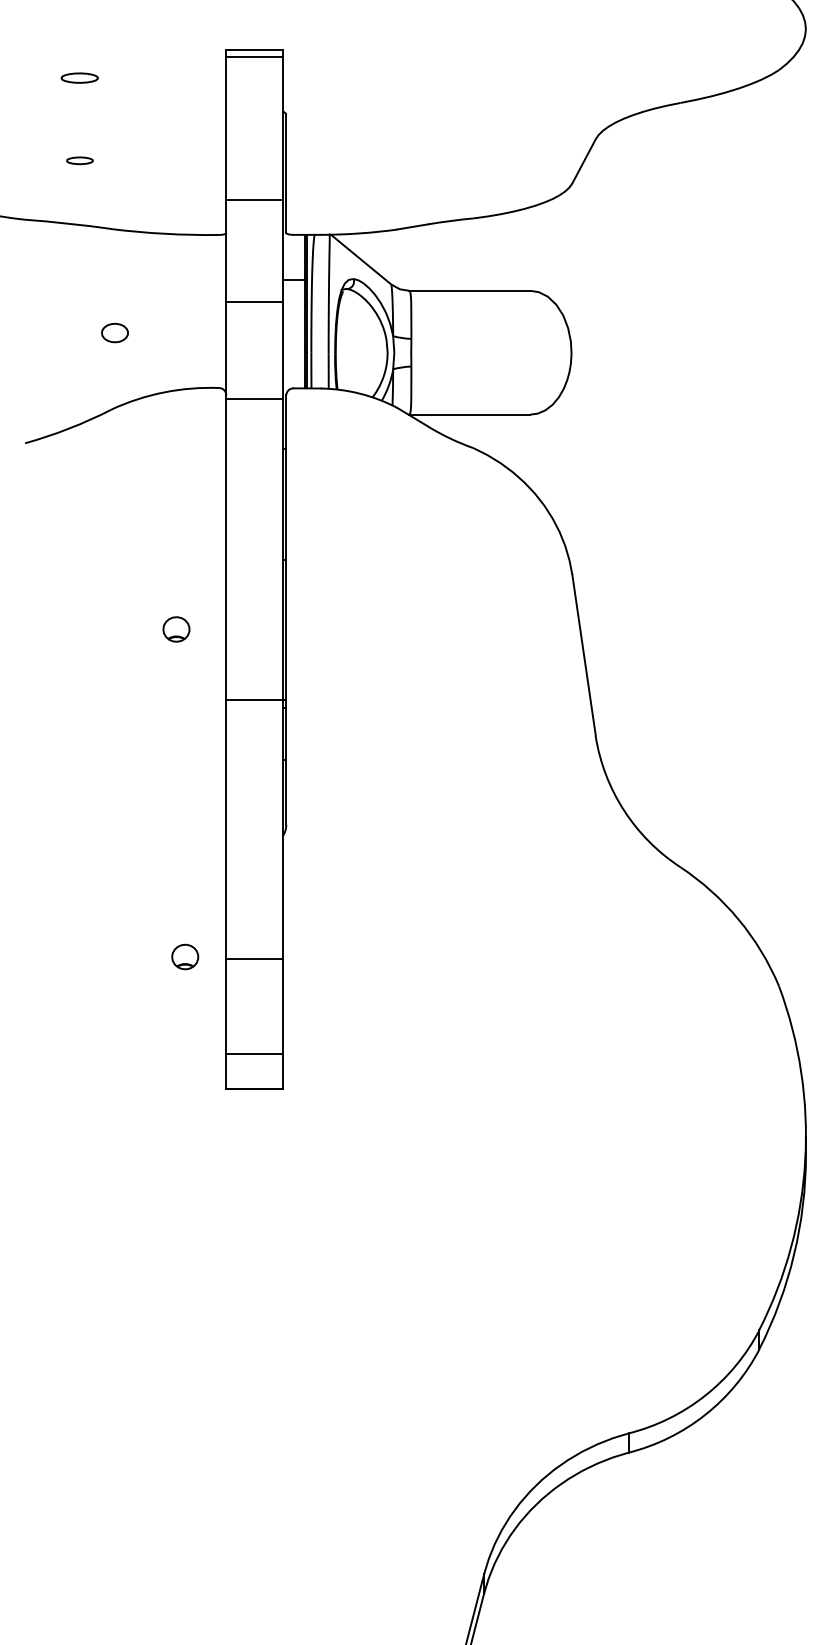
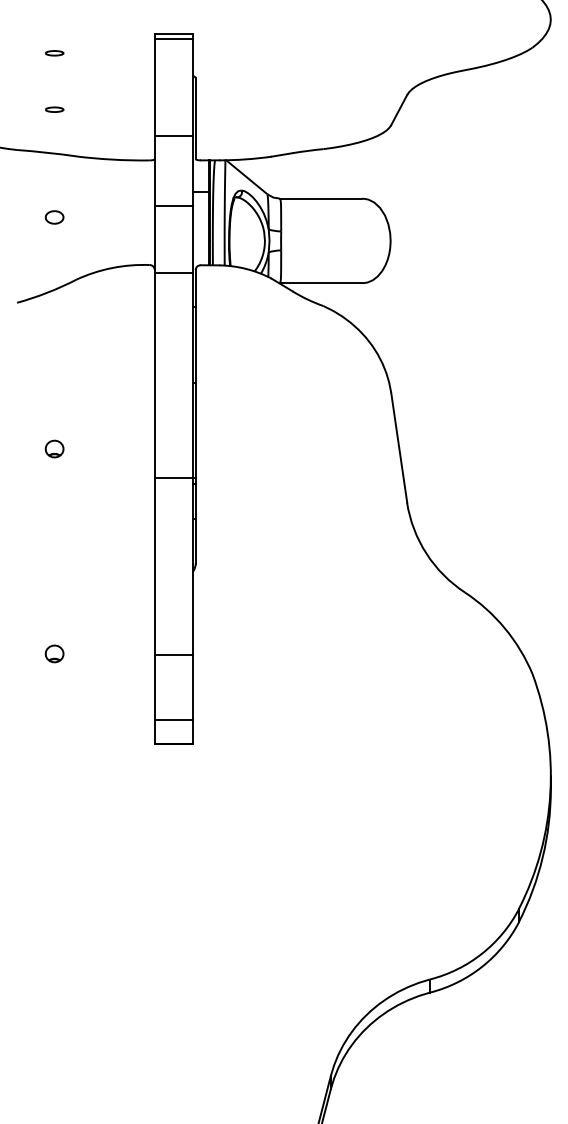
part: (79, 78) -> (54, 53), size x0.71
part: (114, 333) -> (54, 217), moved
part: (176, 628) -> (54, 448), moved
part: (185, 956) -> (54, 653), moved

